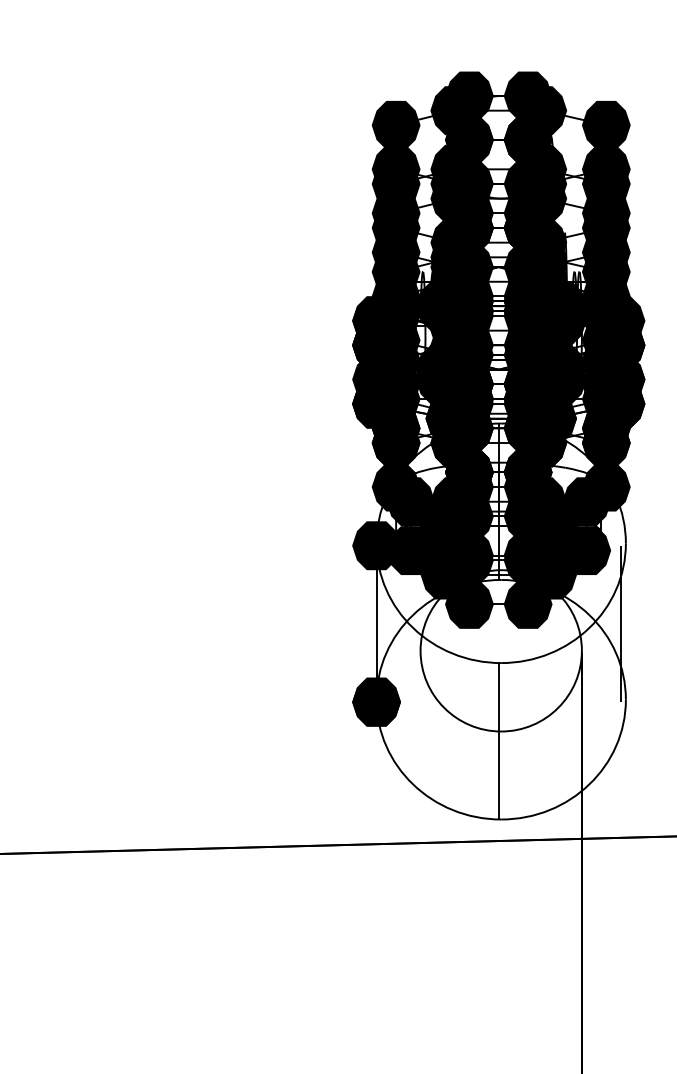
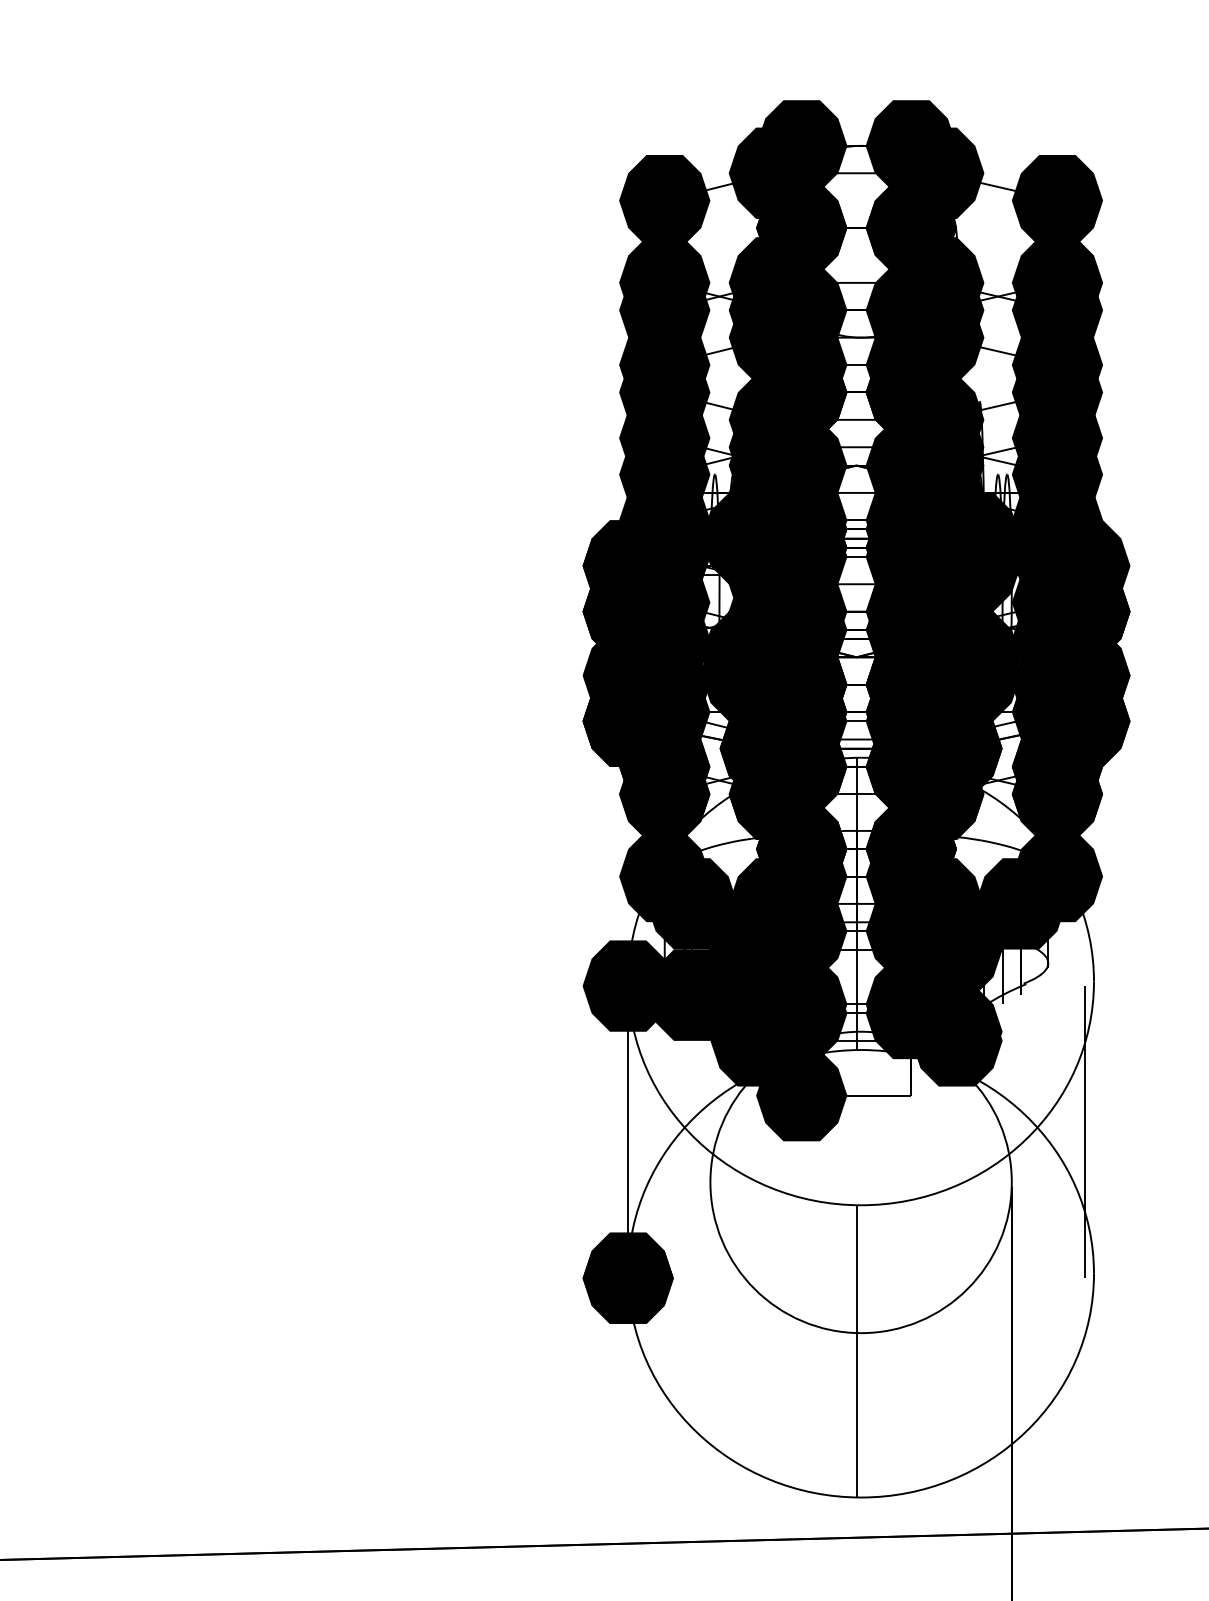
fill: (586, 550) -> (1020, 994), removed
fill: (527, 603) -> (910, 1093), removed

